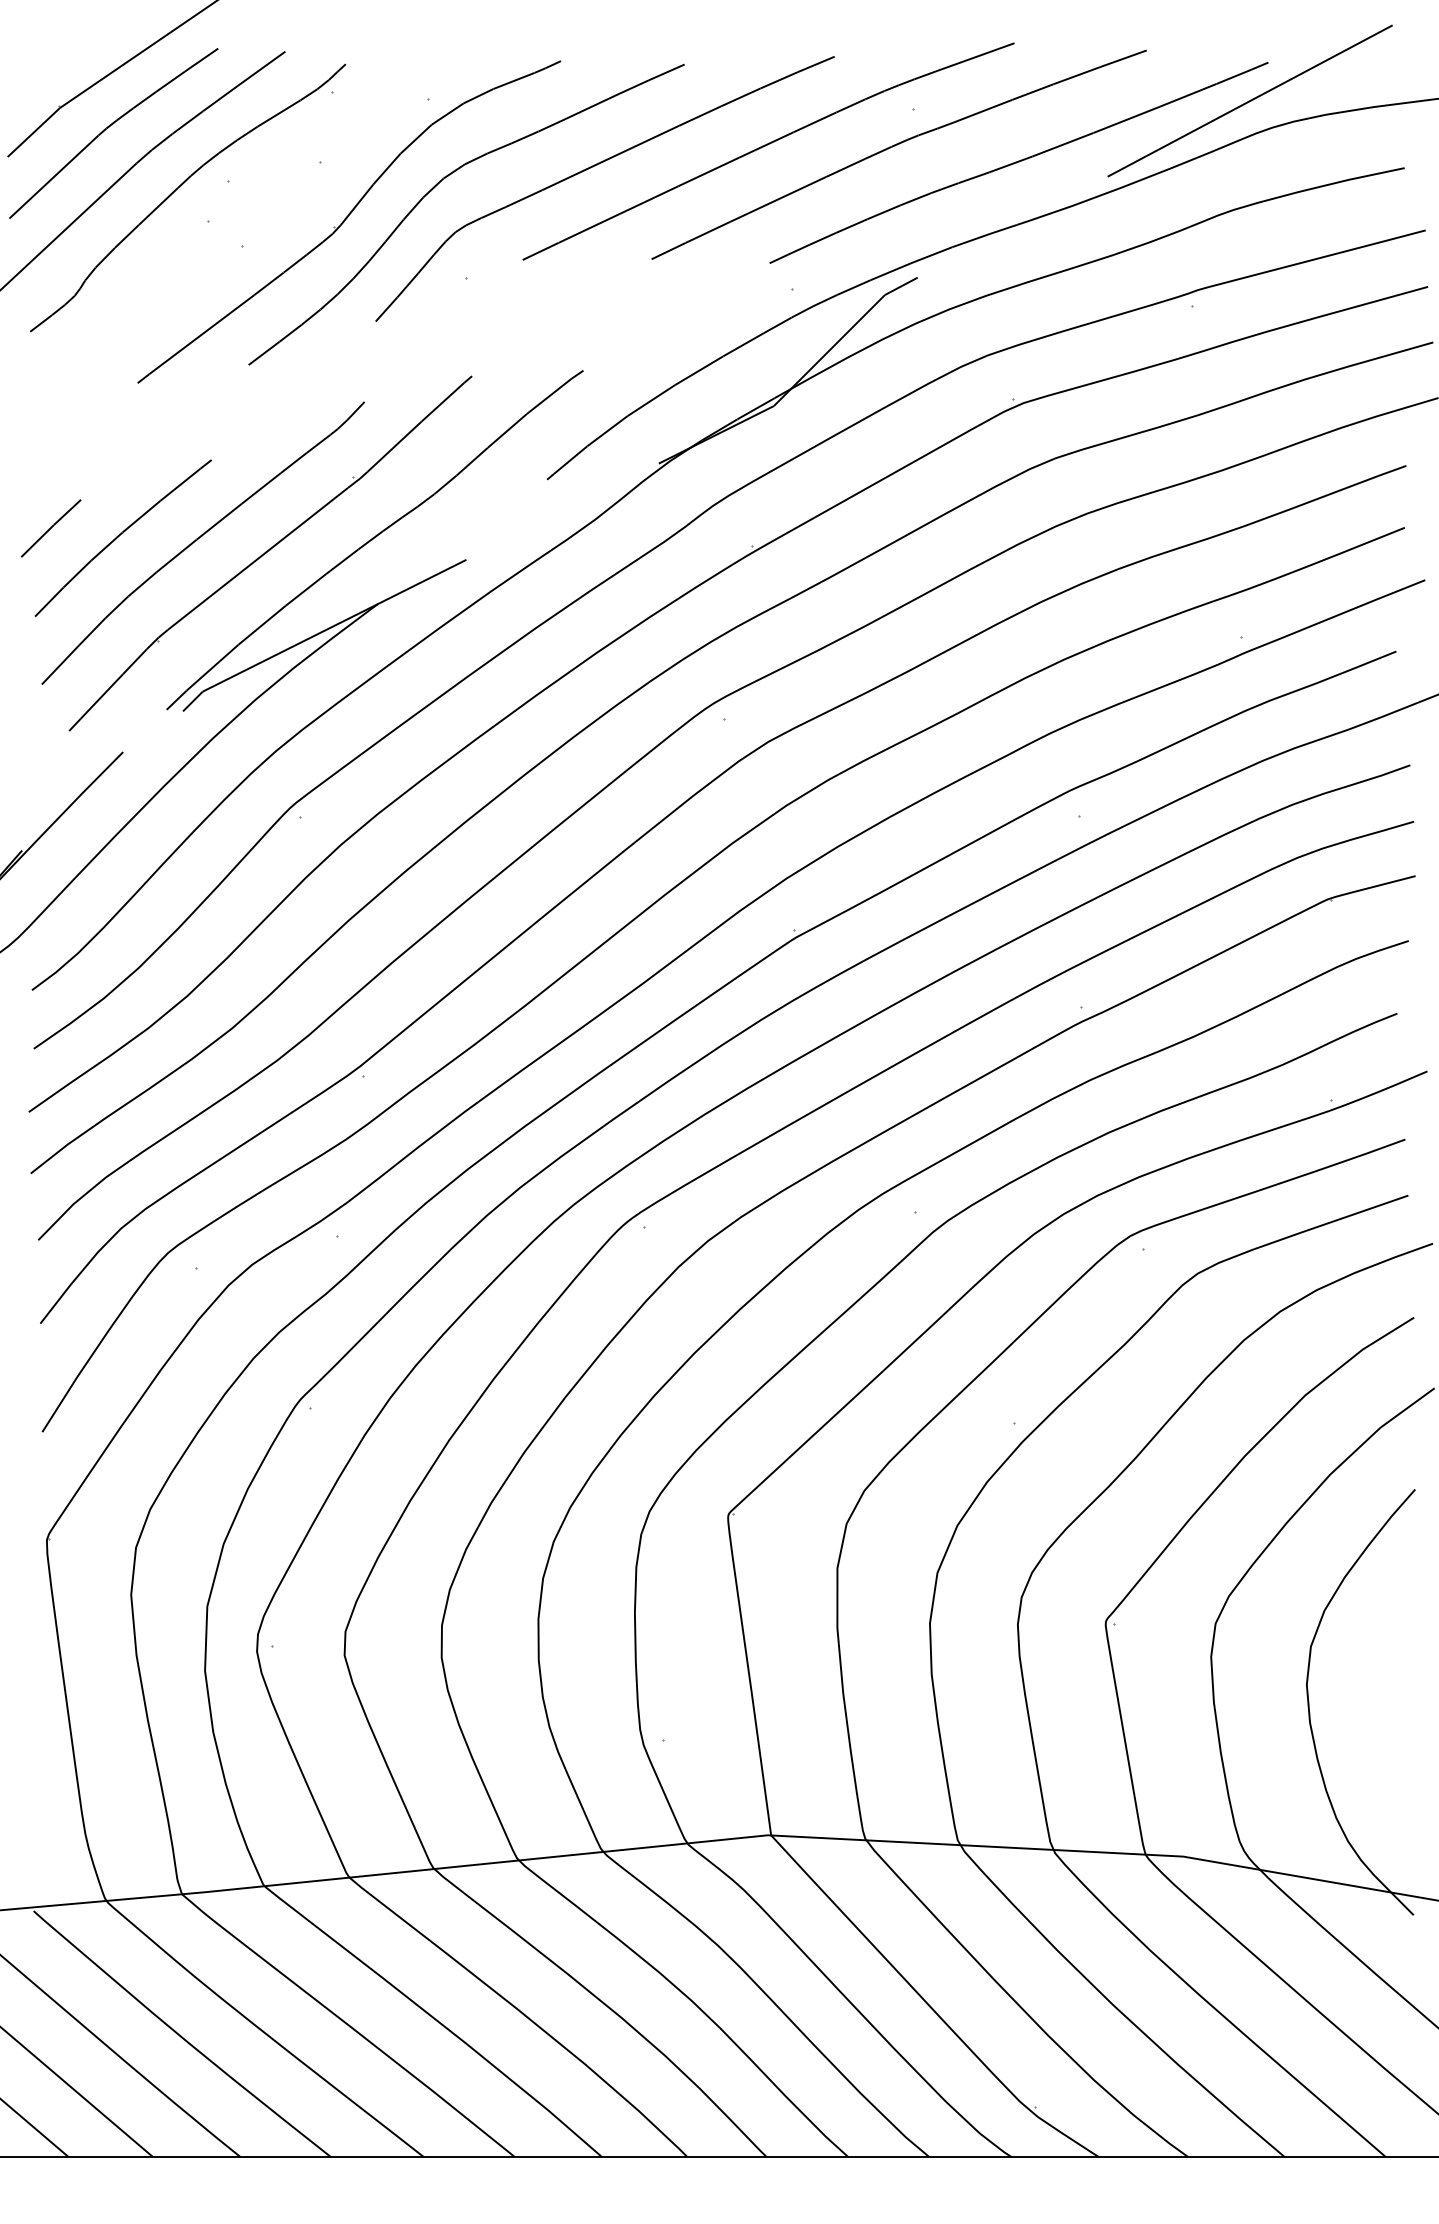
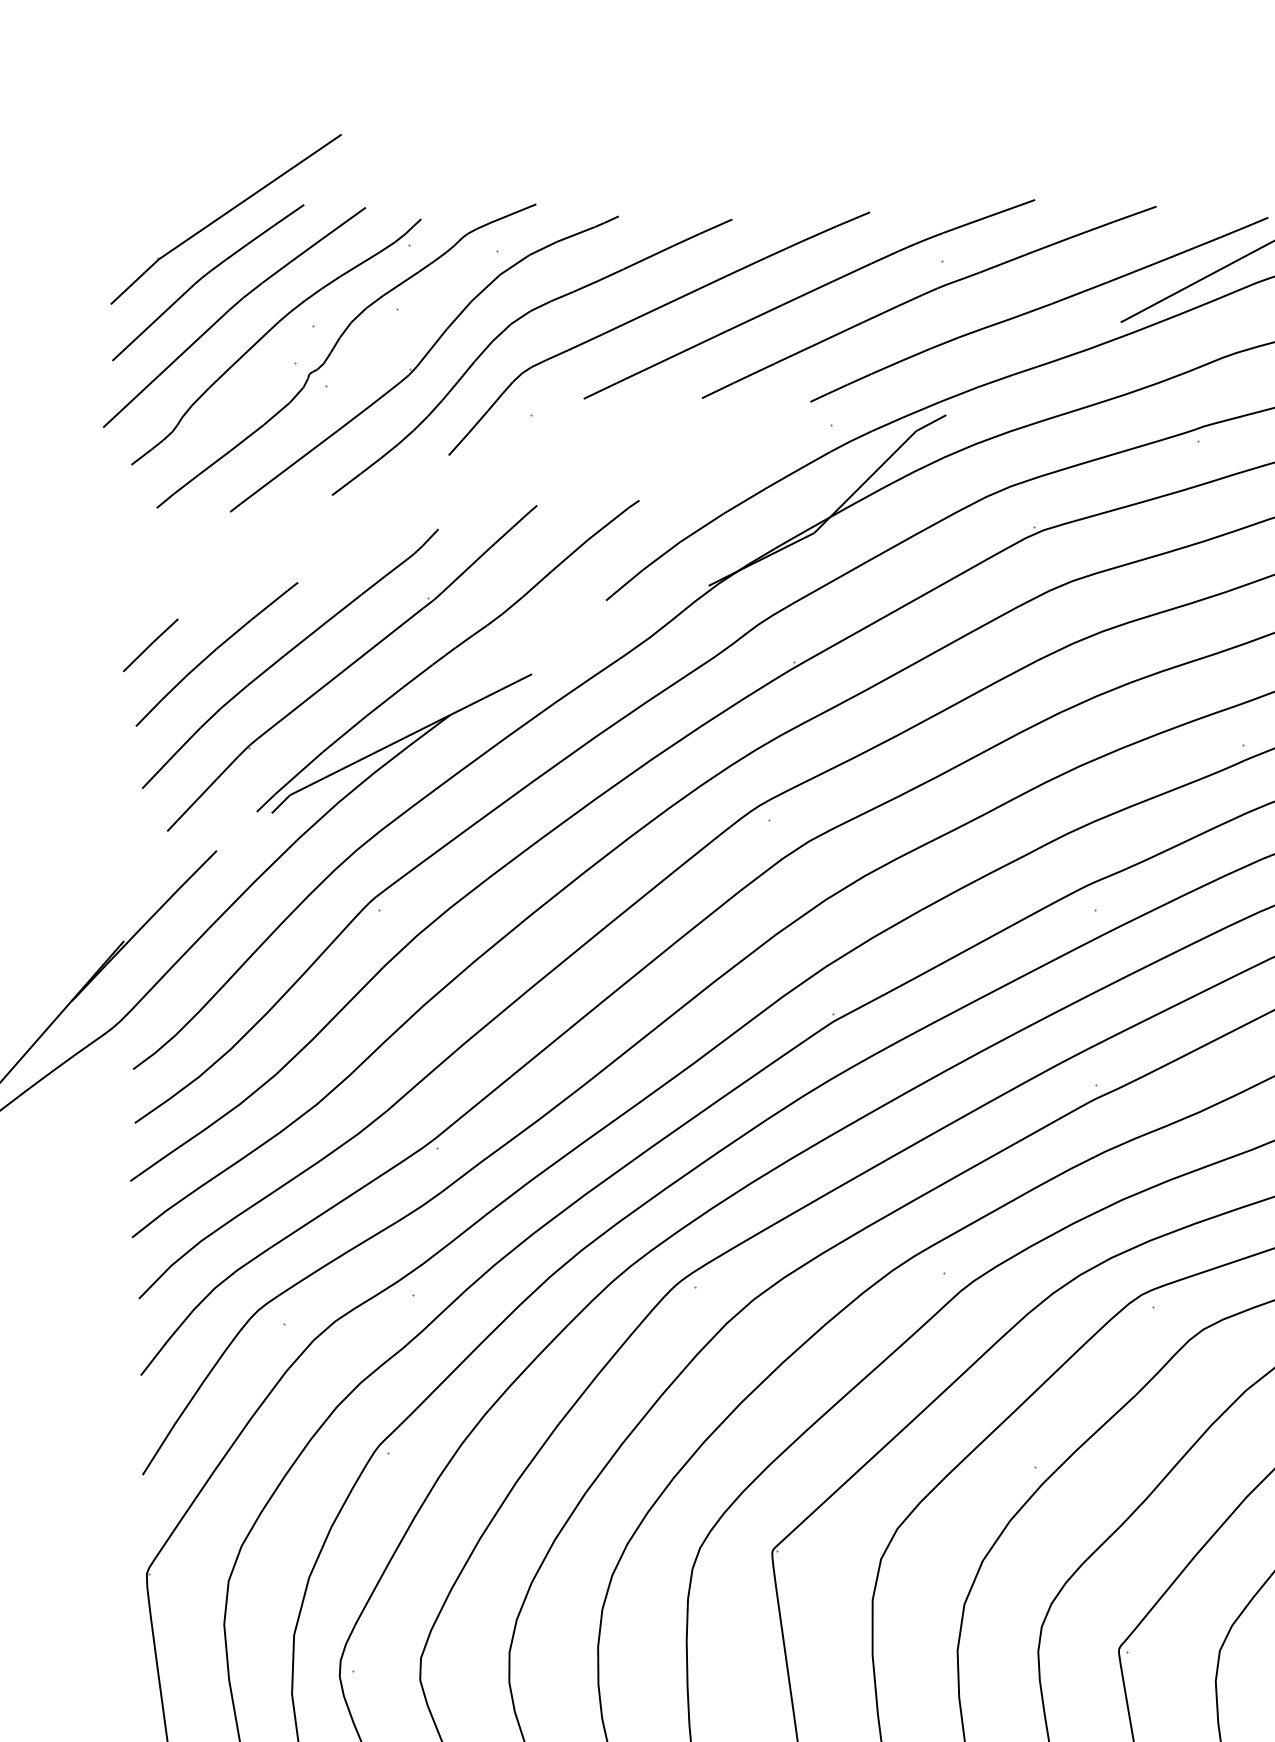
curve: (252, 203) -> (335, 347), added

